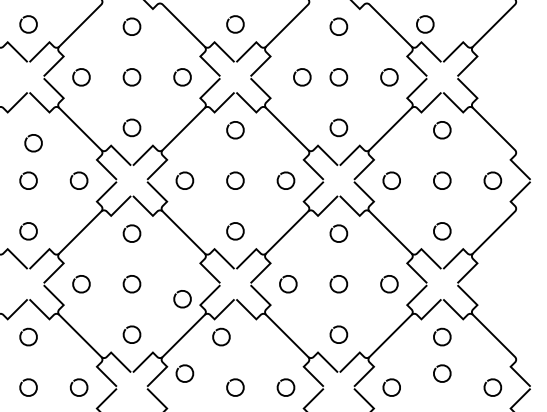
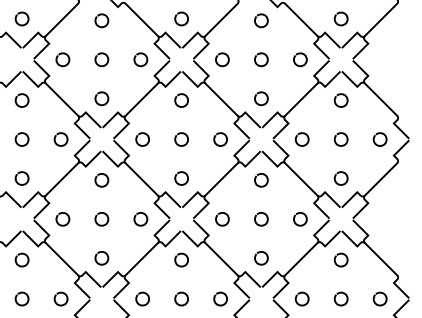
curve: (425, 17) -> (341, 13), moved
curve: (309, 77) -> (227, 59), moved
curve: (30, 149) -> (19, 105), moved
curve: (179, 305) -> (138, 224), moved
curve: (218, 330) -> (179, 255), moved
curve: (442, 366) -> (341, 293), moved
curve: (178, 370) -> (137, 296), moved

